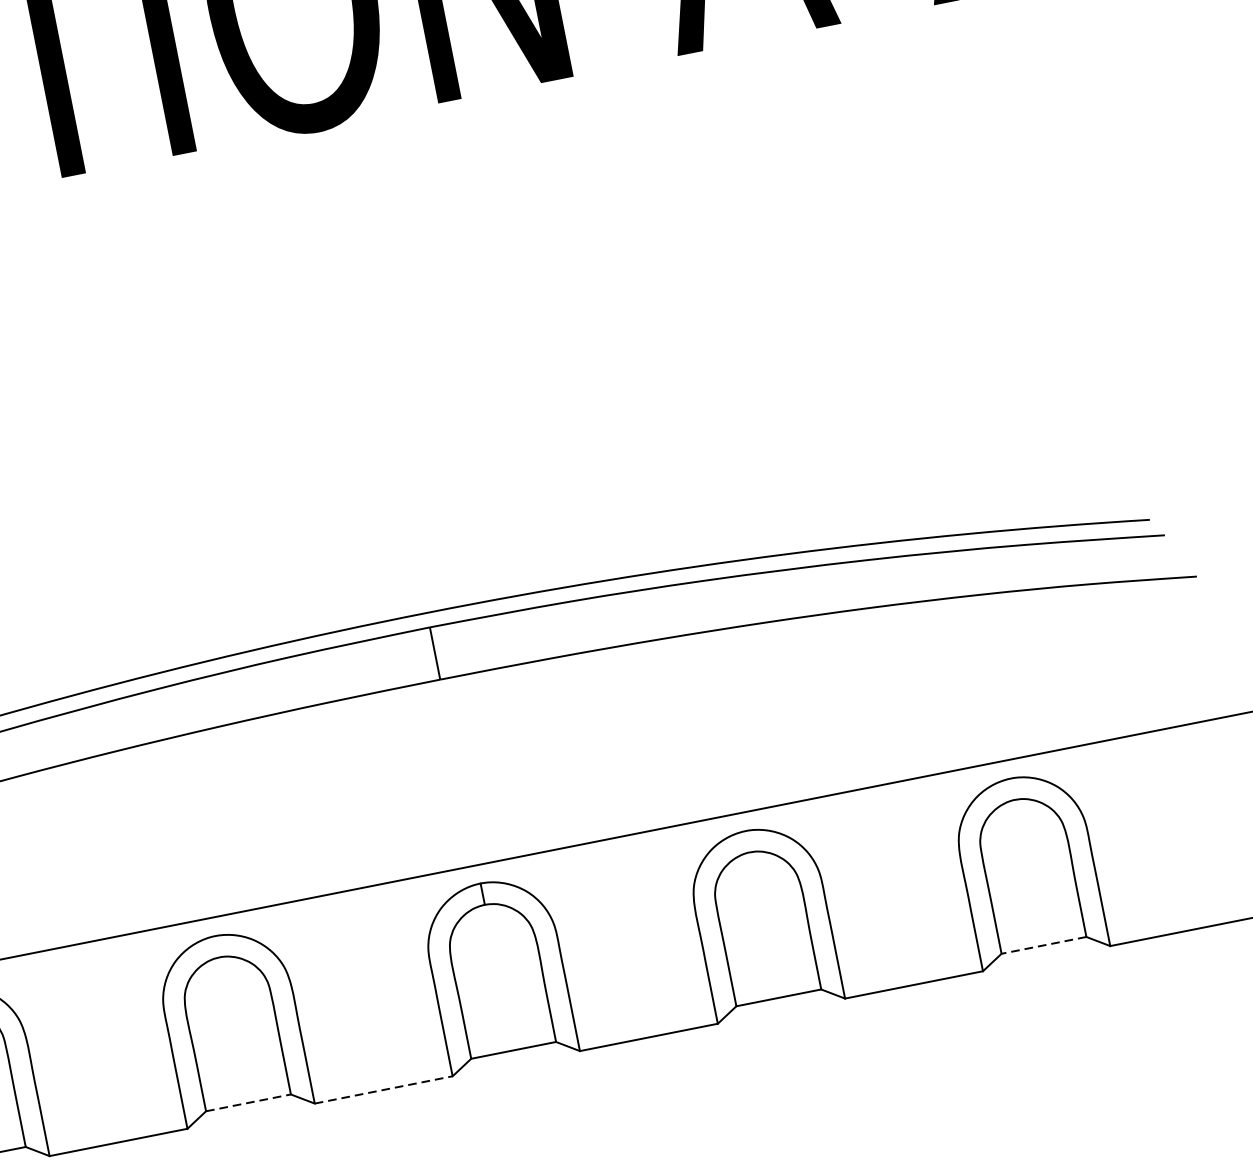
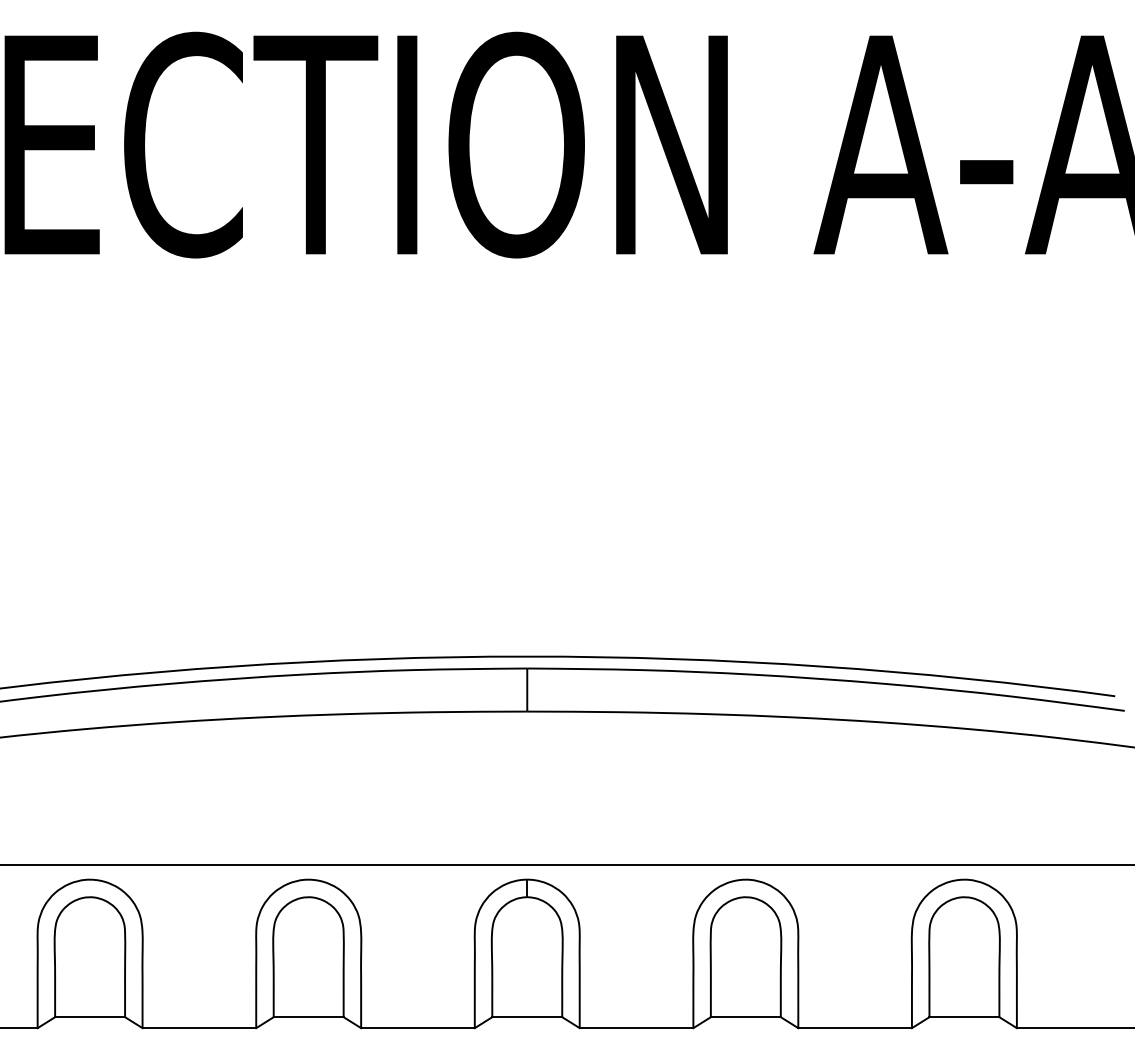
line: (1044, 945) -> (964, 1017), dashed -> solid
line: (383, 1090) -> (417, 1028), dashed -> solid
line: (248, 1103) -> (308, 1017), dashed -> solid

